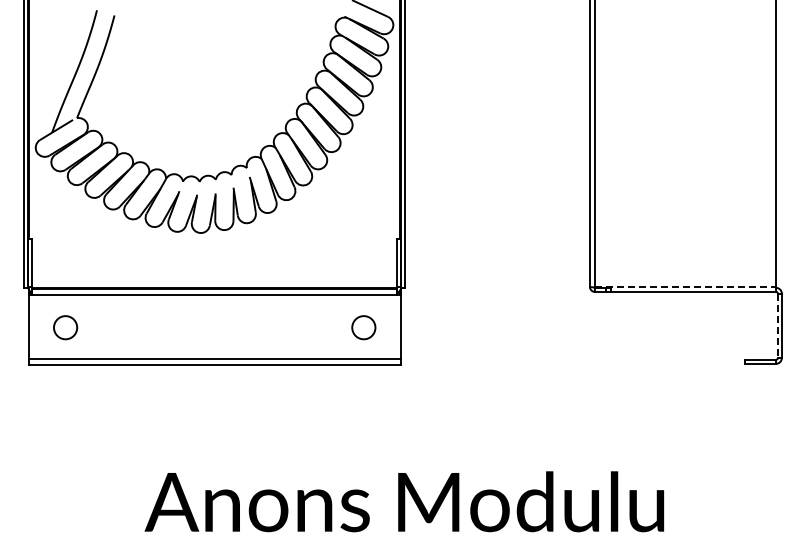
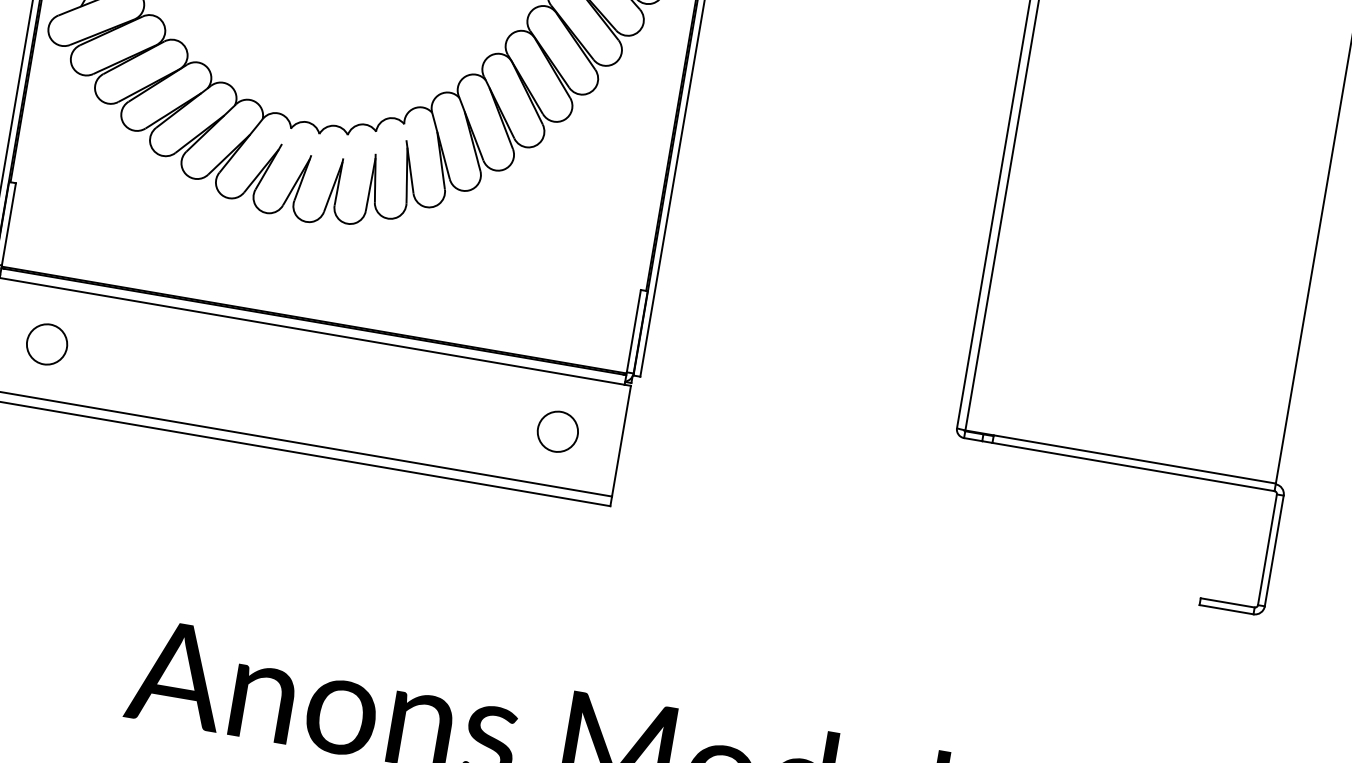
line: (685, 287) -> (1120, 457), dashed -> solid
line: (777, 326) -> (1266, 550), dashed -> solid

